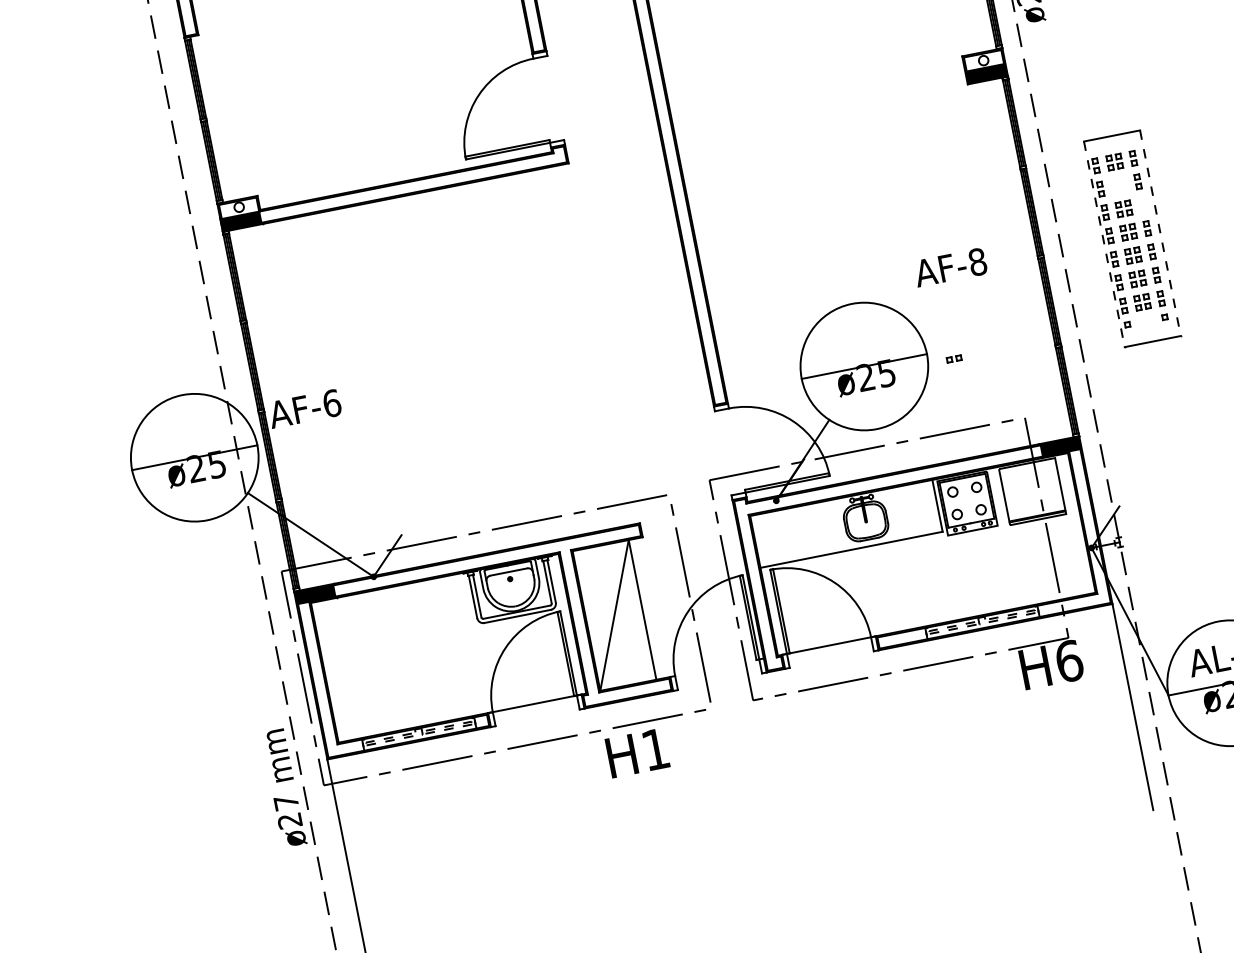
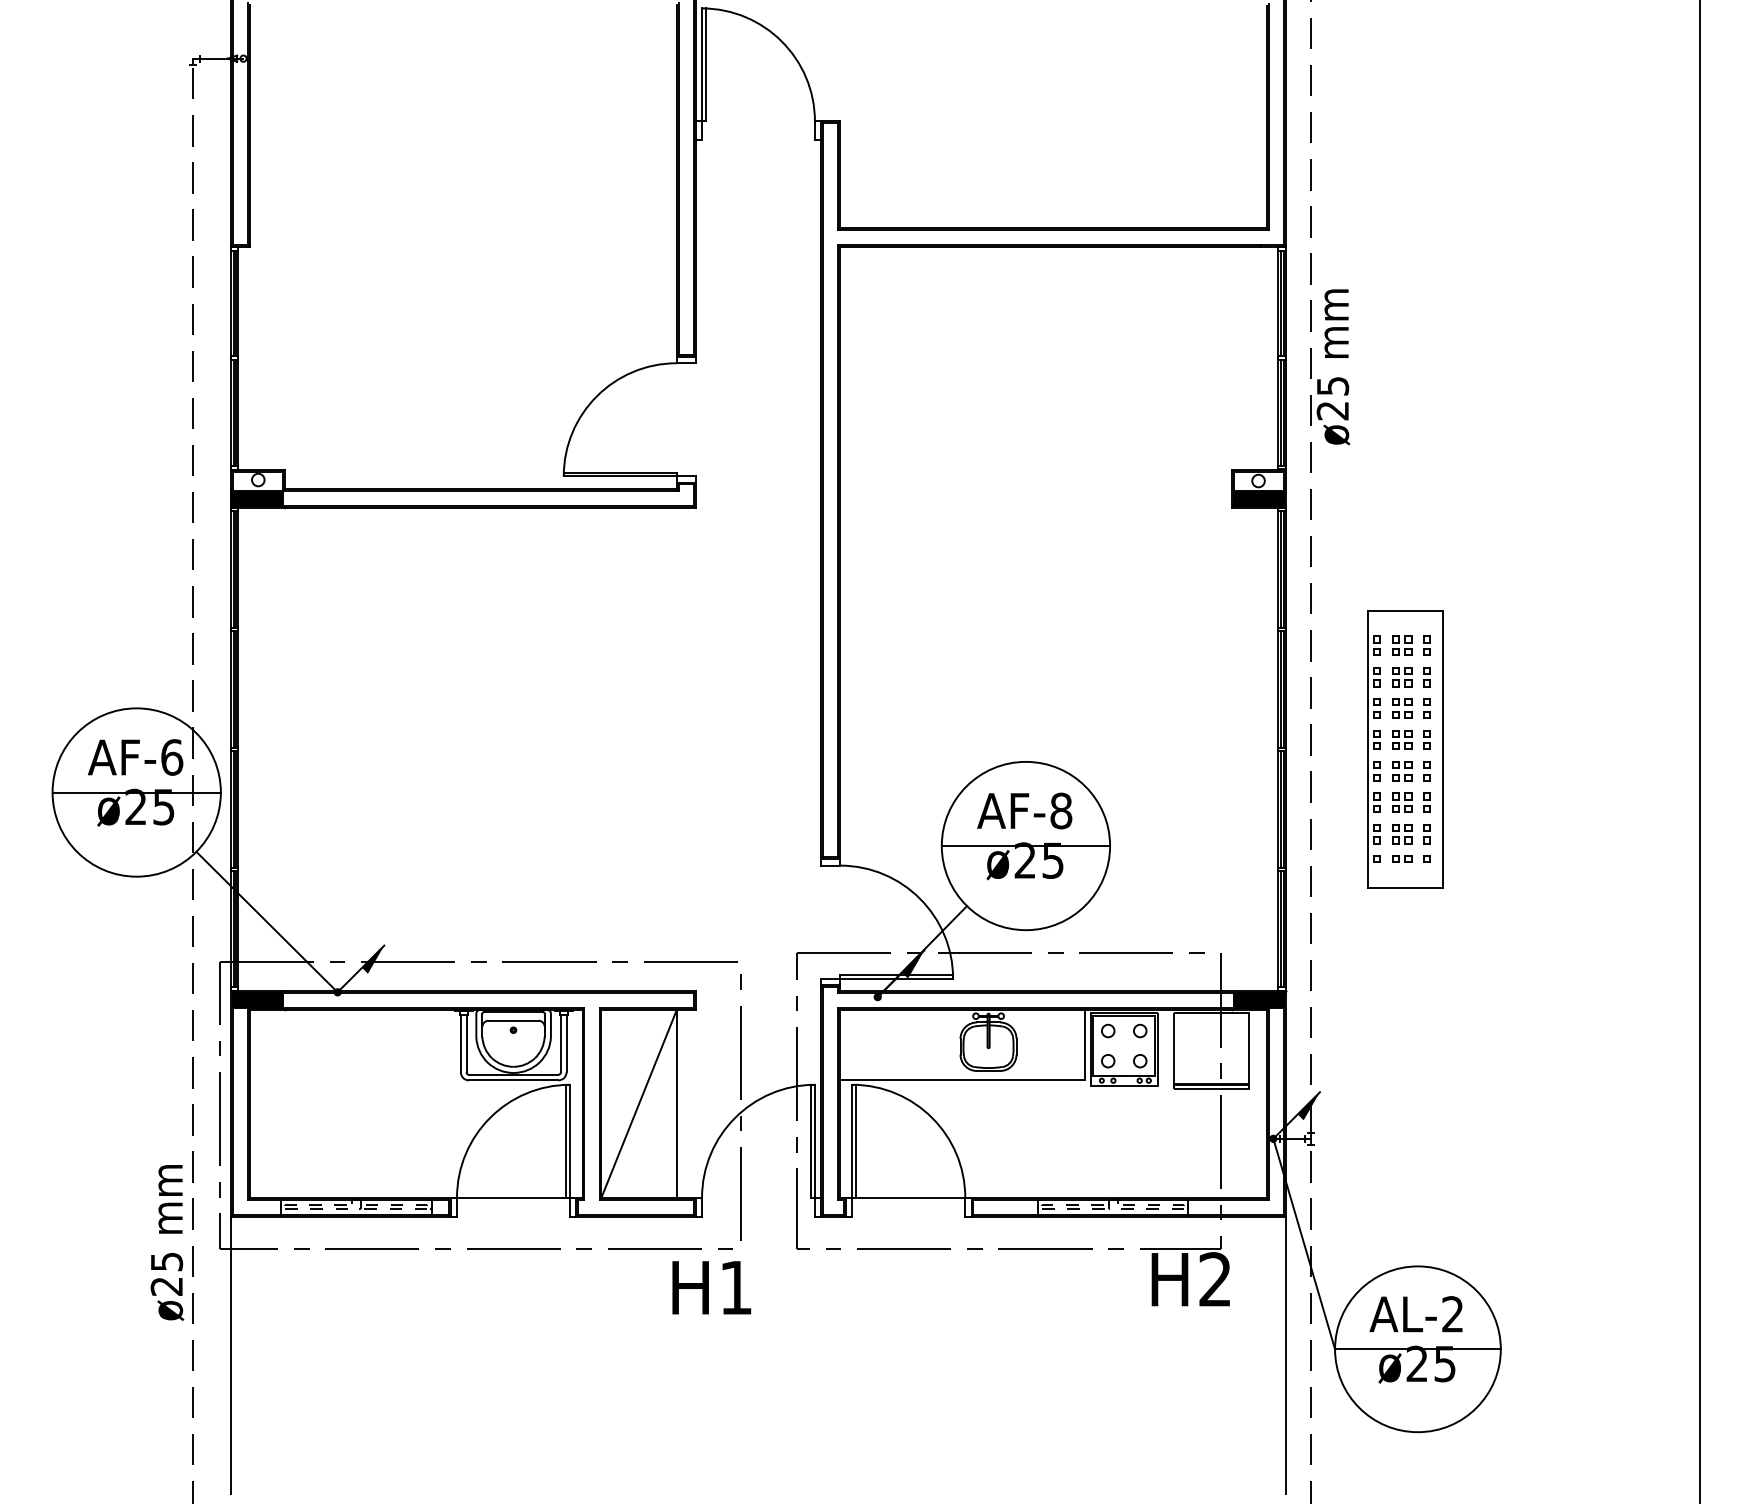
part: (1119, 185) -> (1402, 677), added
part: (1142, 205) -> (1426, 708), added
line: (1160, 233) -> (1442, 749), dashed -> solid
line: (1104, 244) -> (1367, 749), dashed -> solid
text: (950, 267) -> (1024, 810), moved
part: (954, 358) -> (1402, 858), moved
text: (304, 408) -> (135, 757), moved
fill: (798, 471) -> (913, 964), added
fill: (1113, 518) -> (1308, 1106), added
fill: (395, 547) -> (373, 959), added
text: (1069, 661) -> (1215, 1279), H6 -> H2
text: (637, 752) -> (711, 1287), moved
text: (286, 802) -> (167, 1261), ø27 -> ø25

